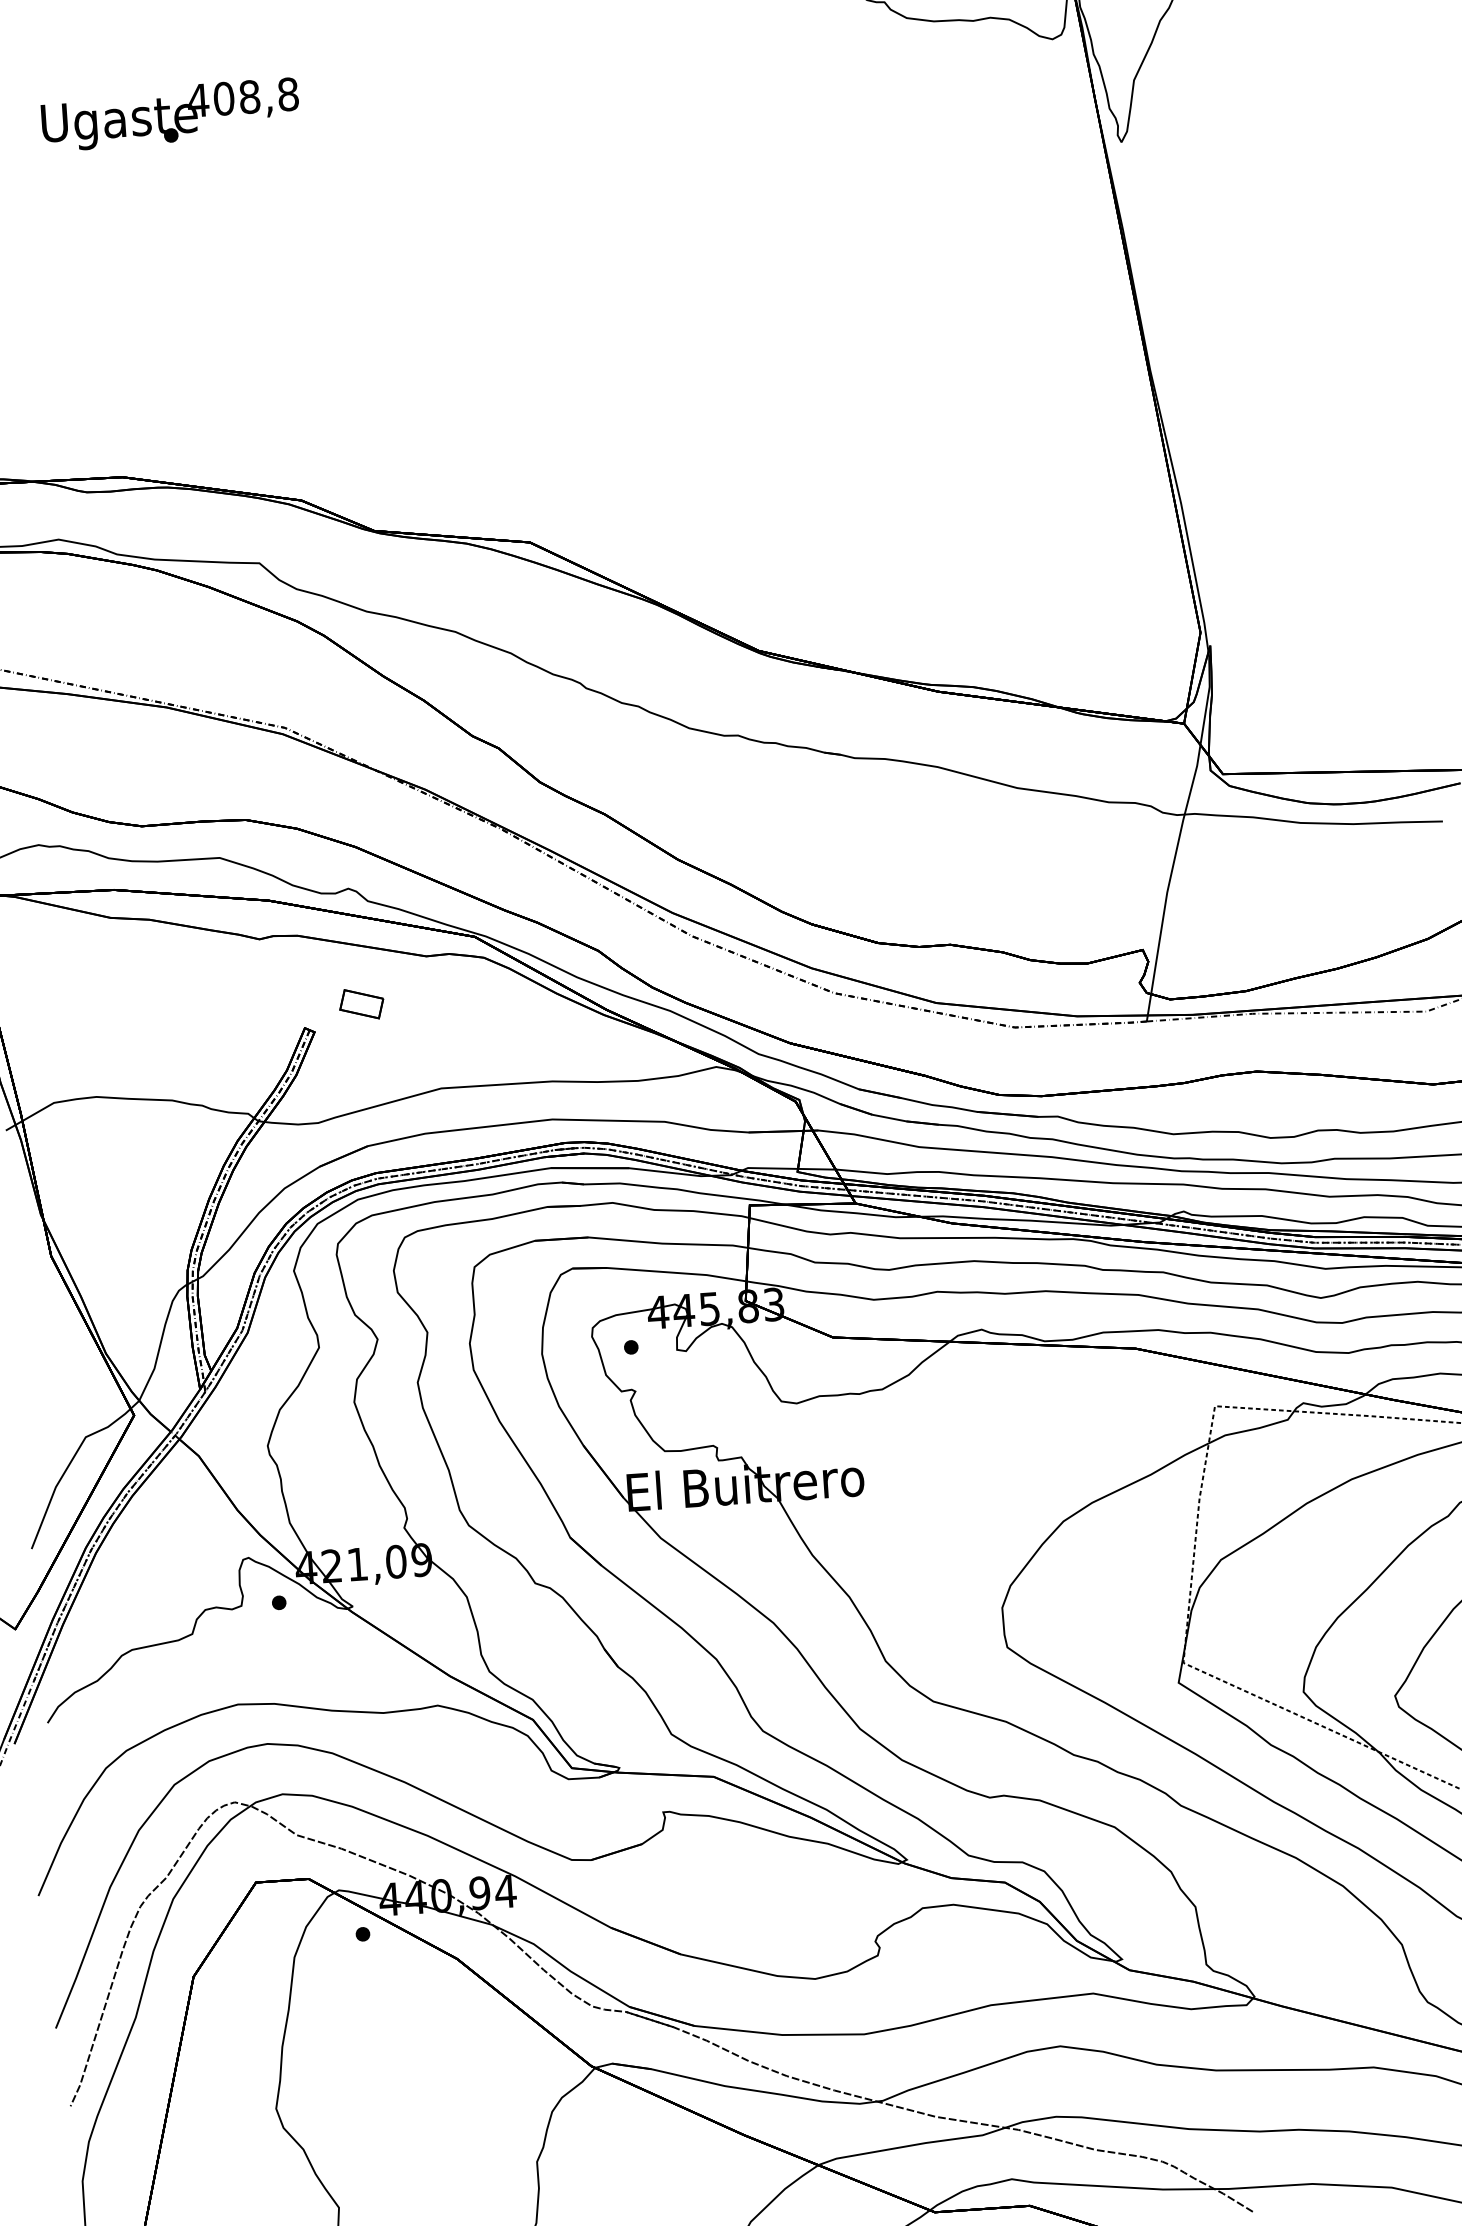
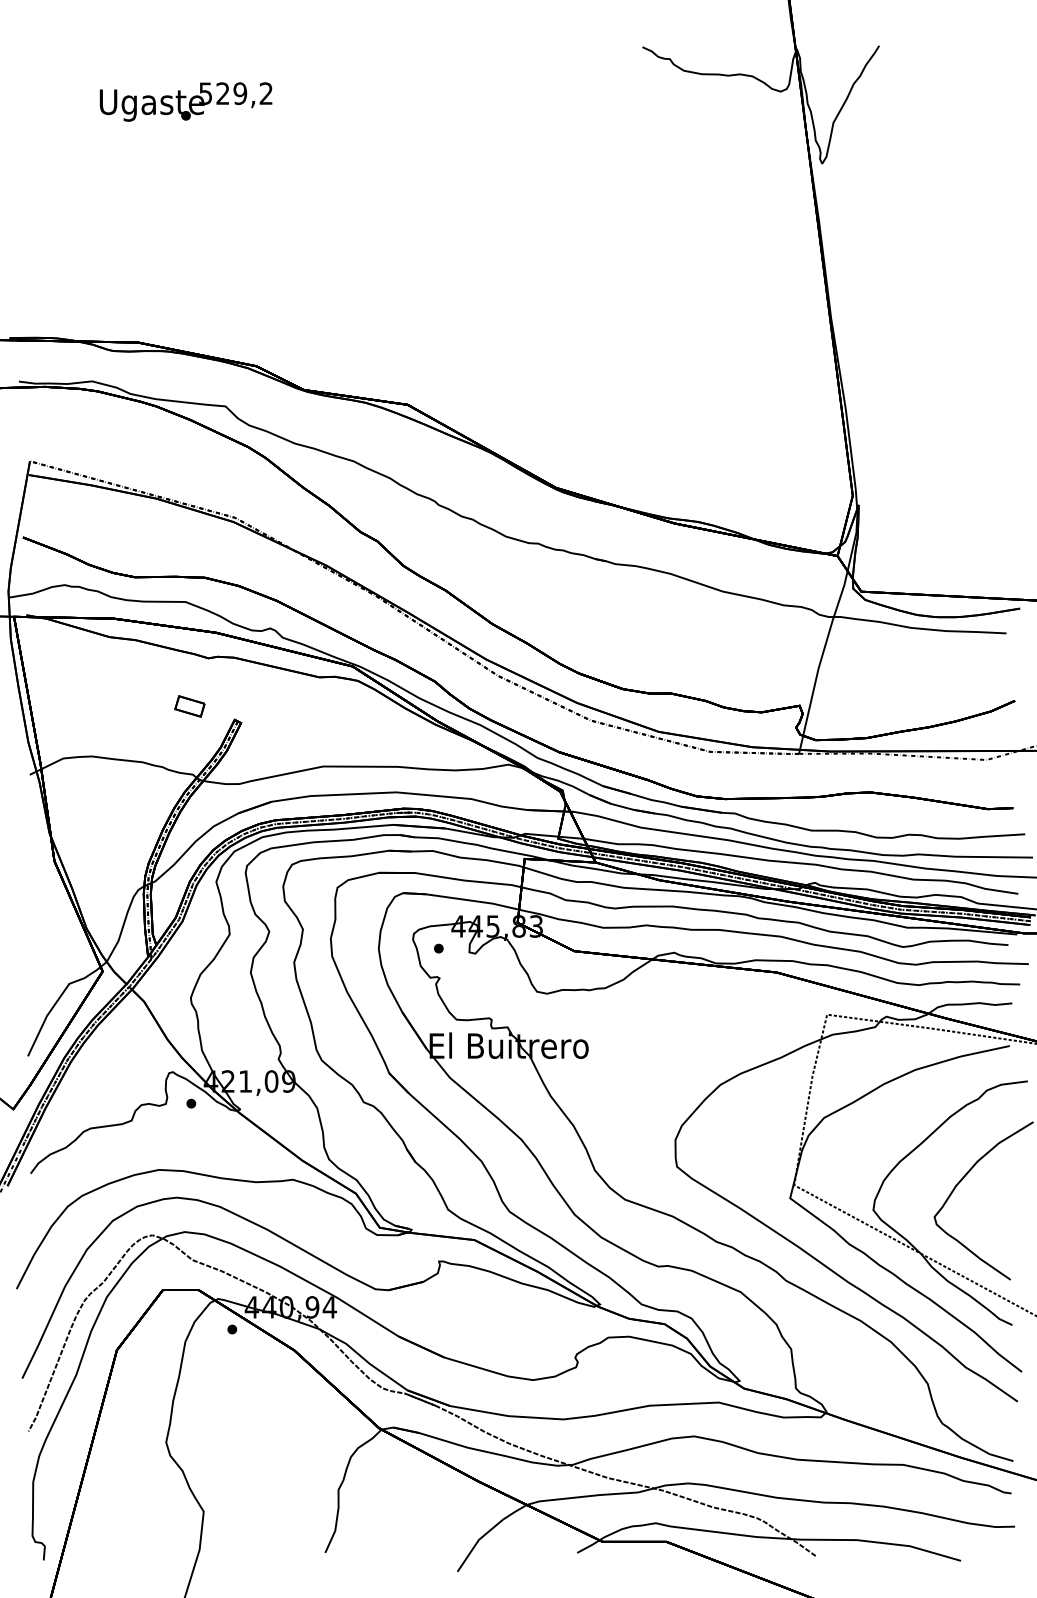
text: (242, 97) -> (235, 93), 408,8 -> 529,2
part: (361, 1004) -> (189, 706), moved

